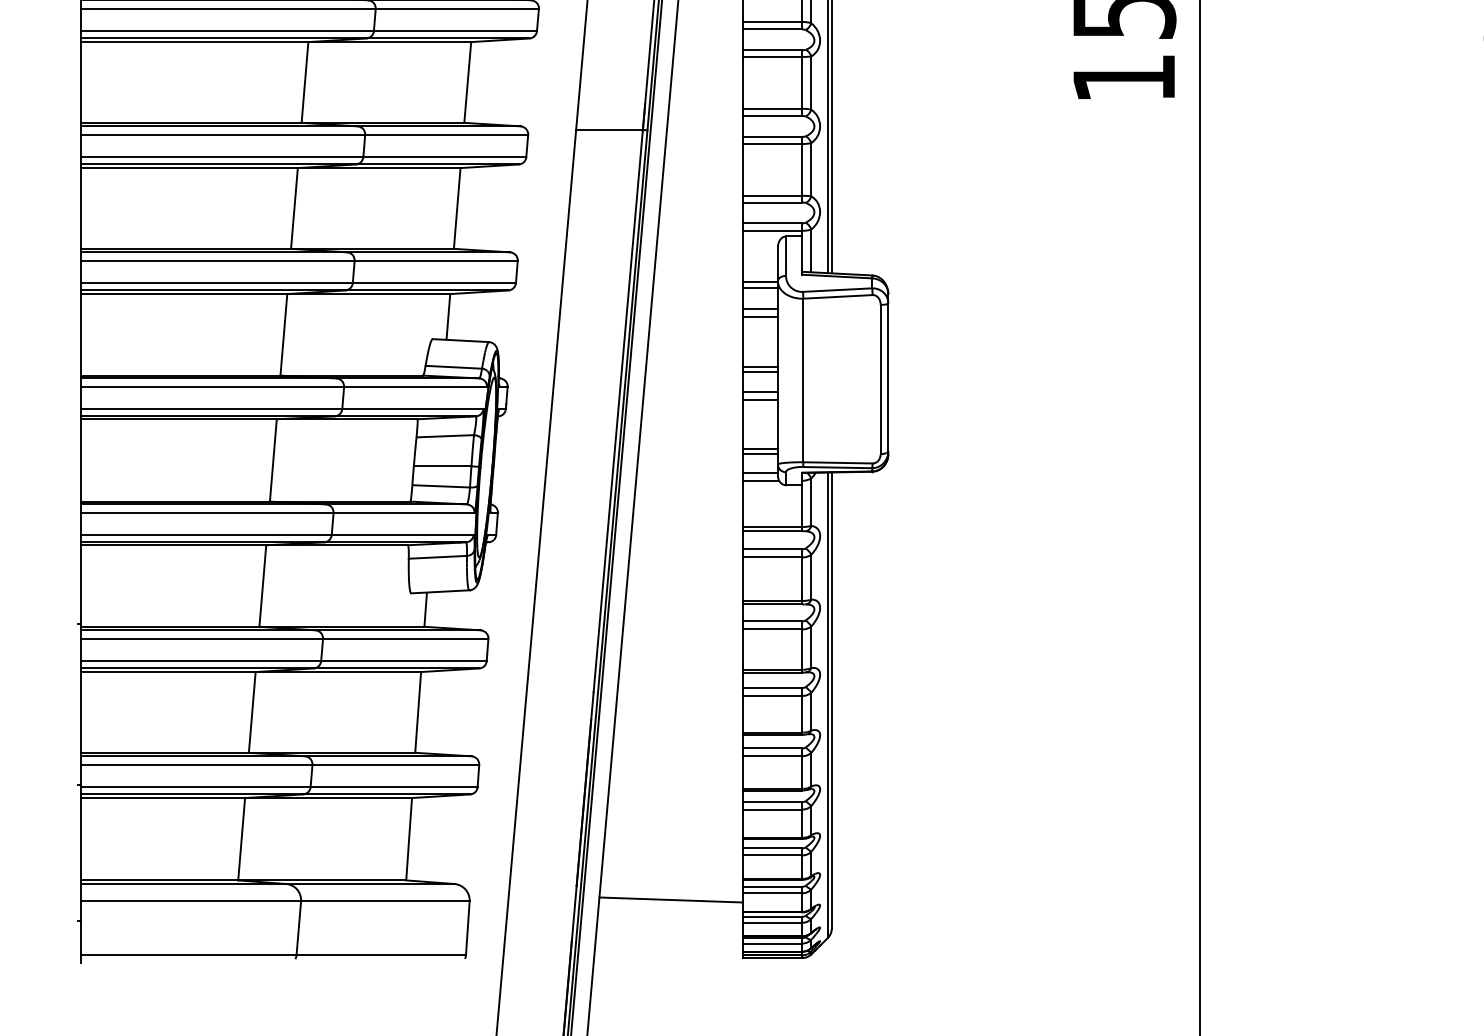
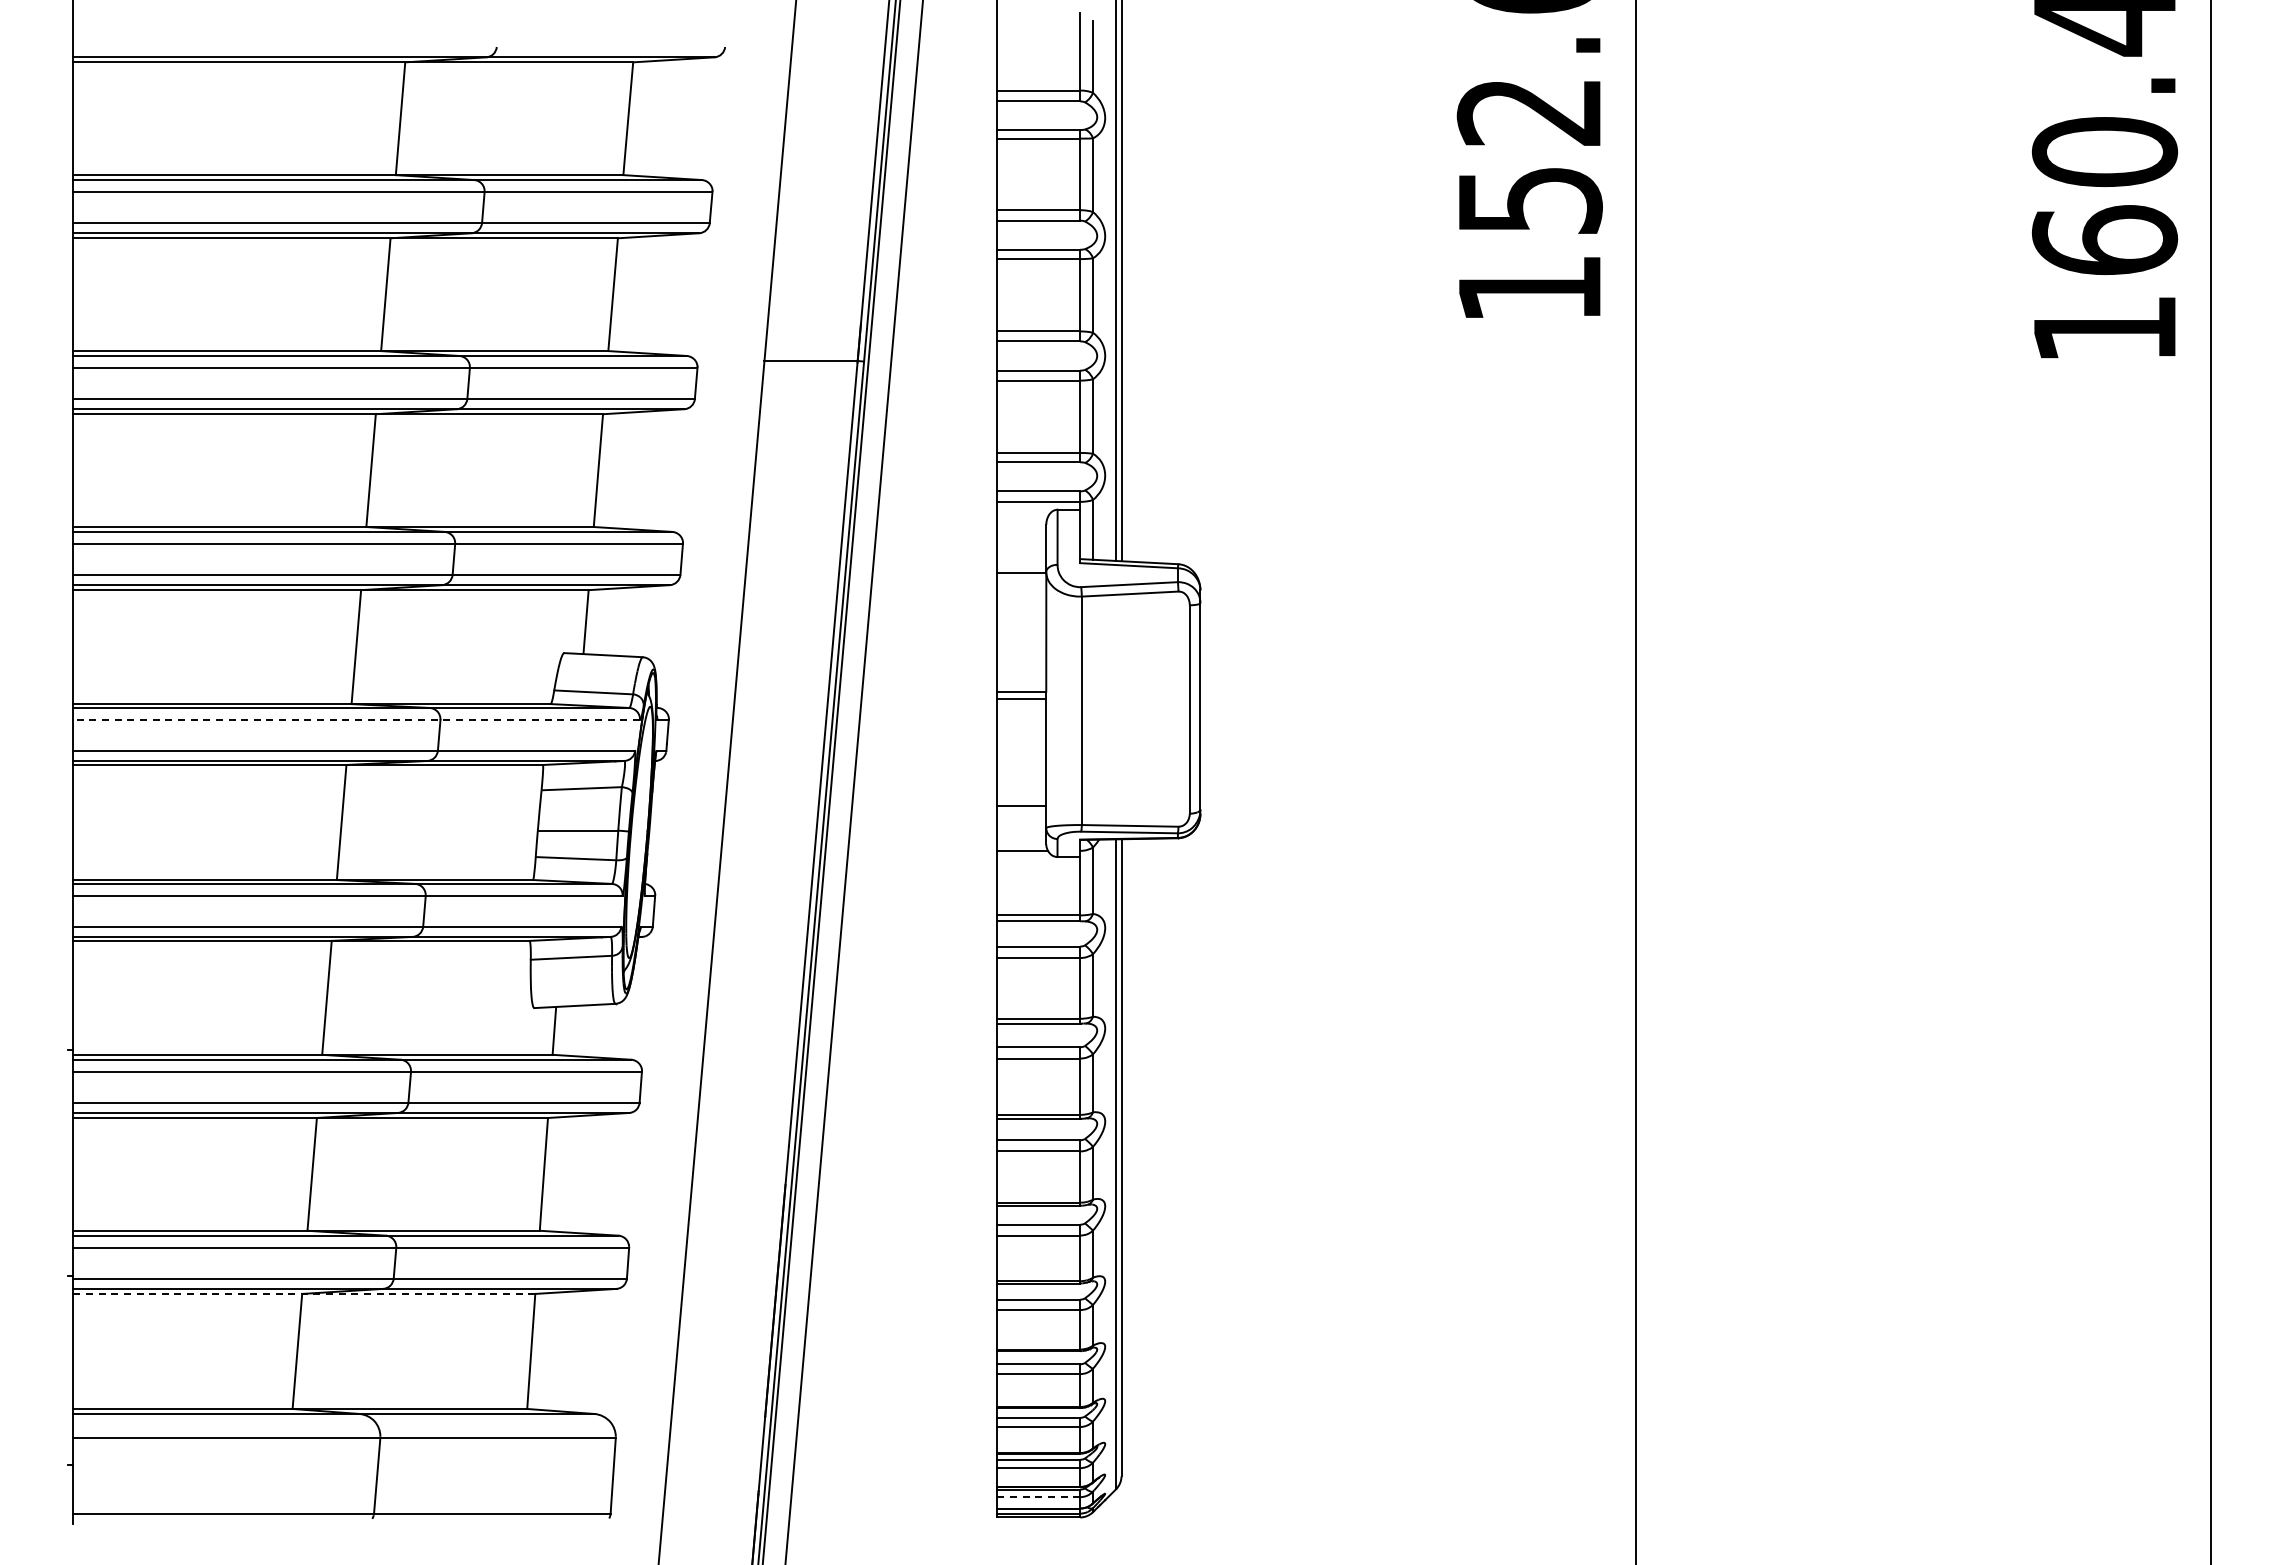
line: (760, 288) -> (1021, 582), removed
line: (760, 308) -> (1021, 610), removed
line: (760, 316) -> (1021, 621), removed
line: (283, 387) -> (356, 720), solid -> dashed
line: (760, 392) -> (1021, 727), removed
line: (760, 400) -> (1021, 738), removed
line: (760, 453) -> (1021, 812), removed
line: (760, 472) -> (1021, 839), removed
line: (246, 797) -> (303, 1293), solid -> dashed
line: (671, 899) -> (897, 1435), removed
line: (773, 943) -> (1039, 1497), solid -> dashed

